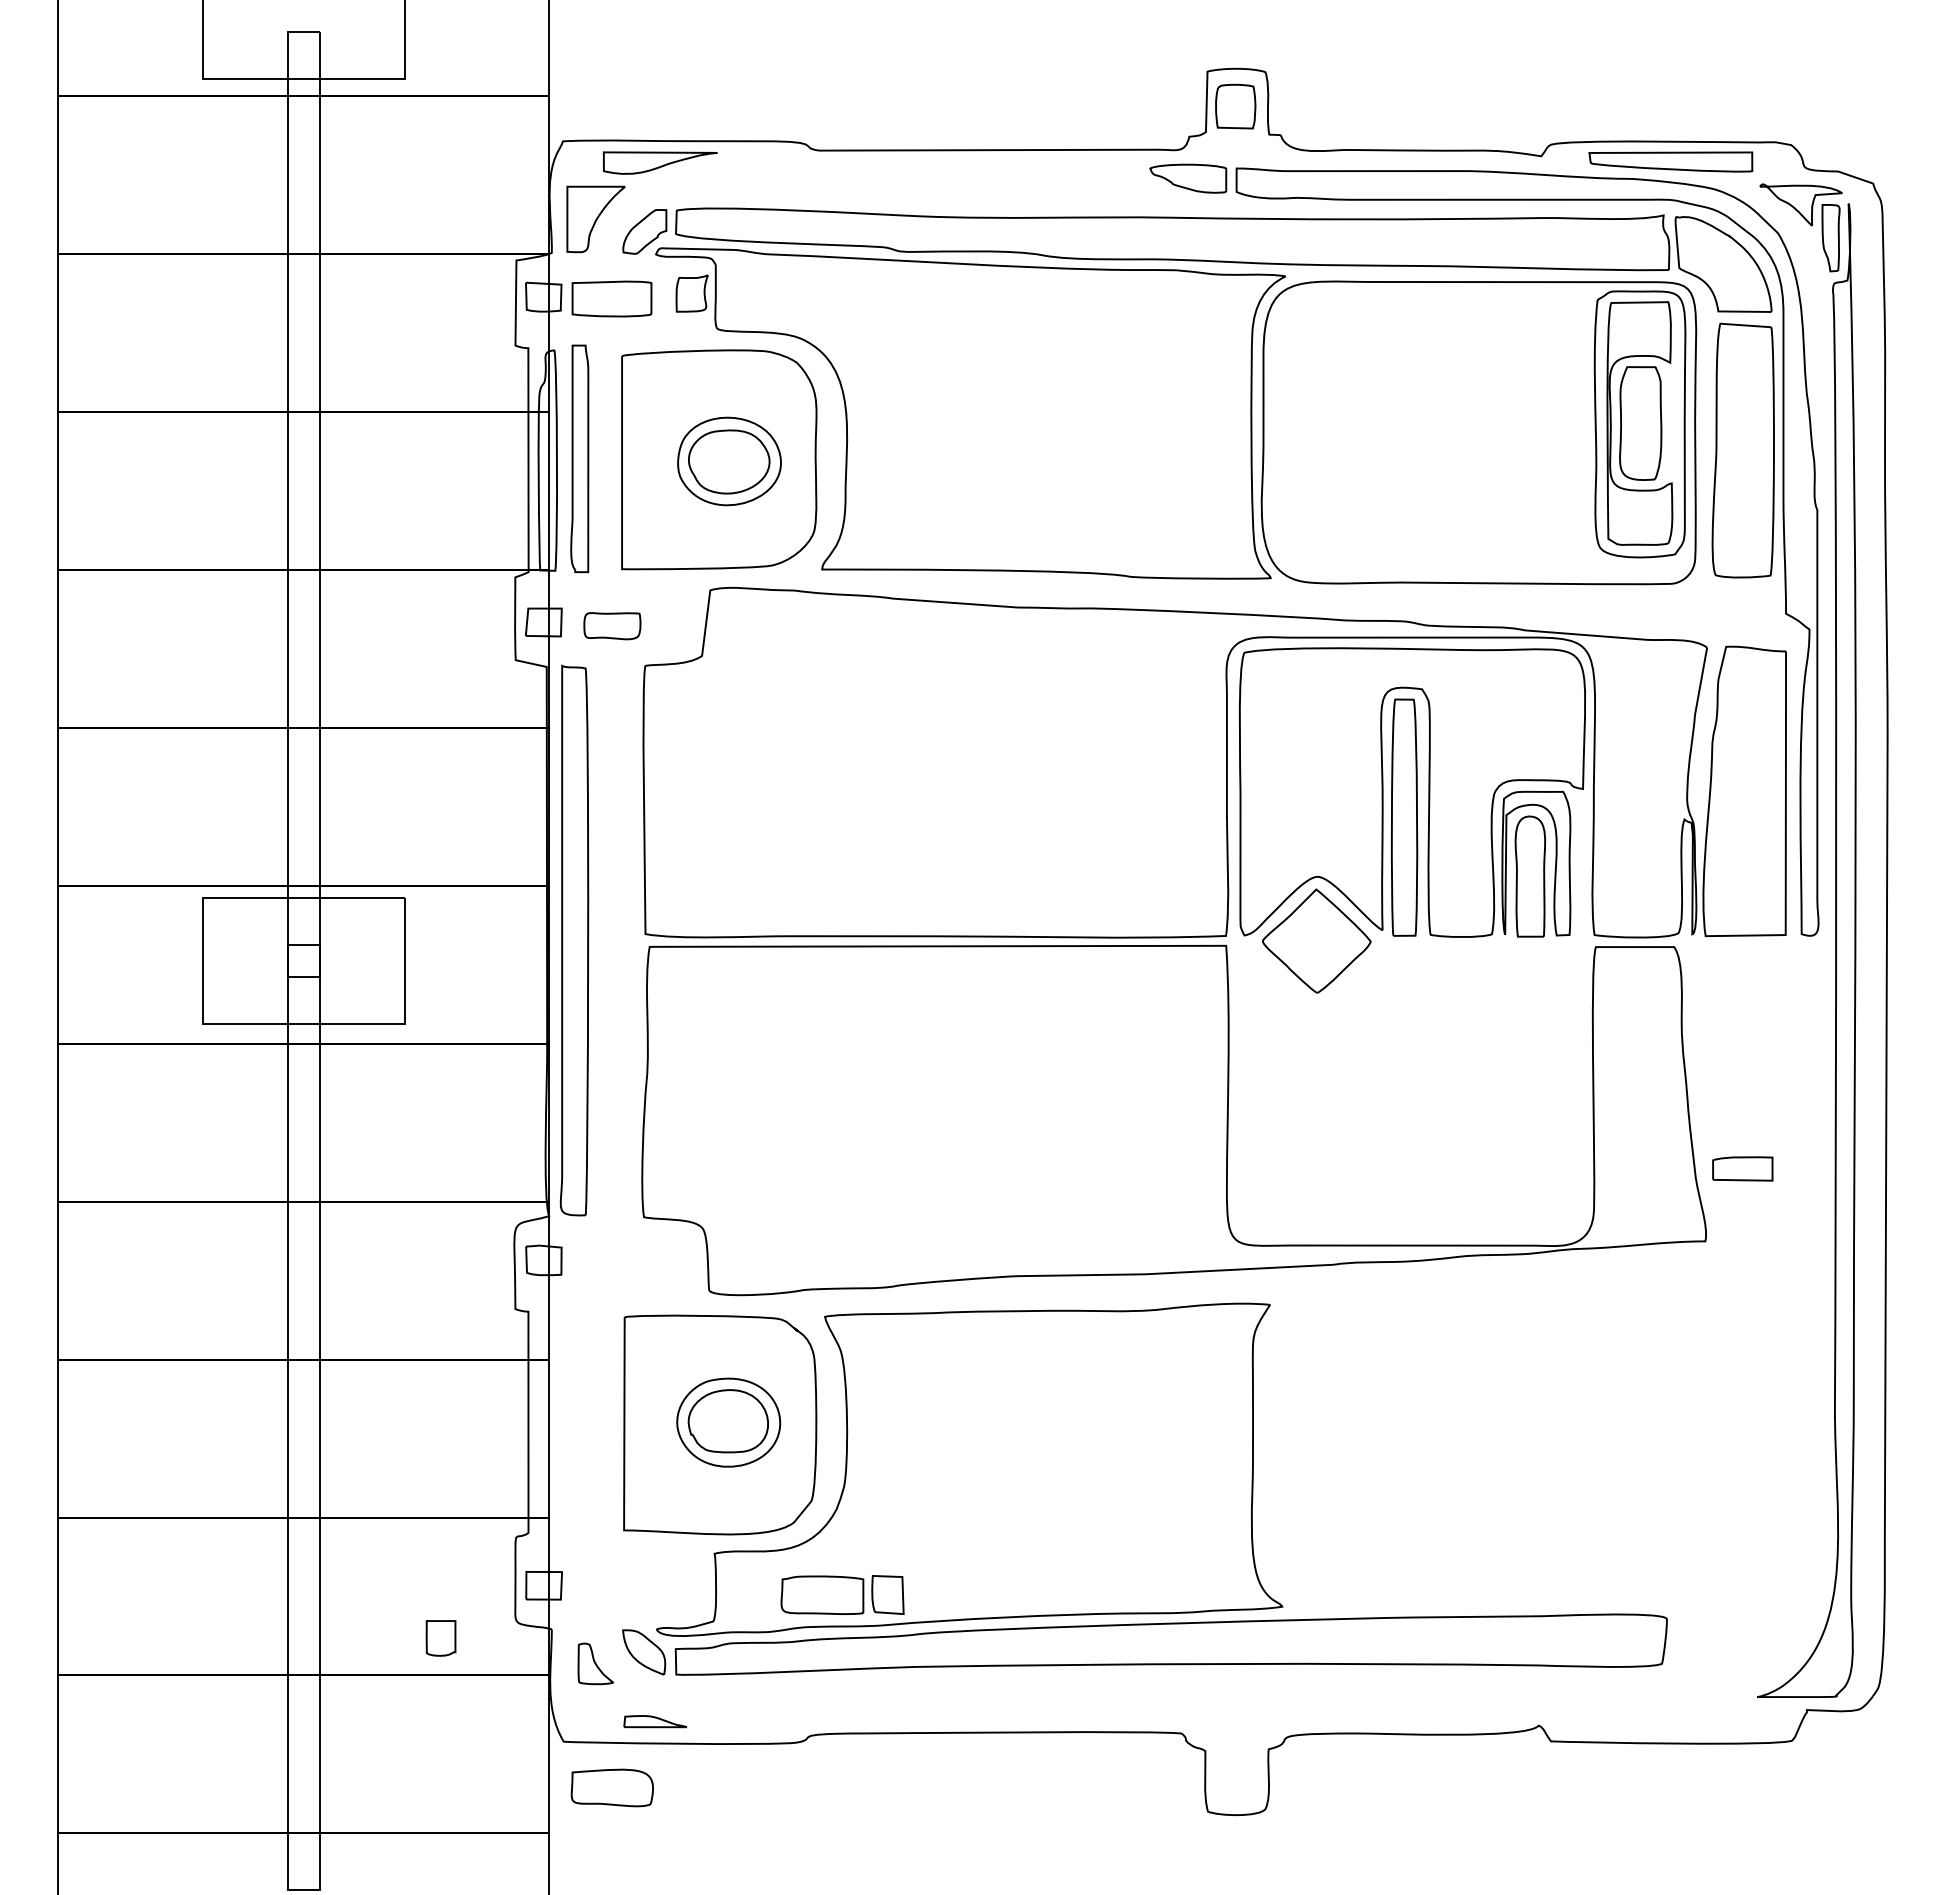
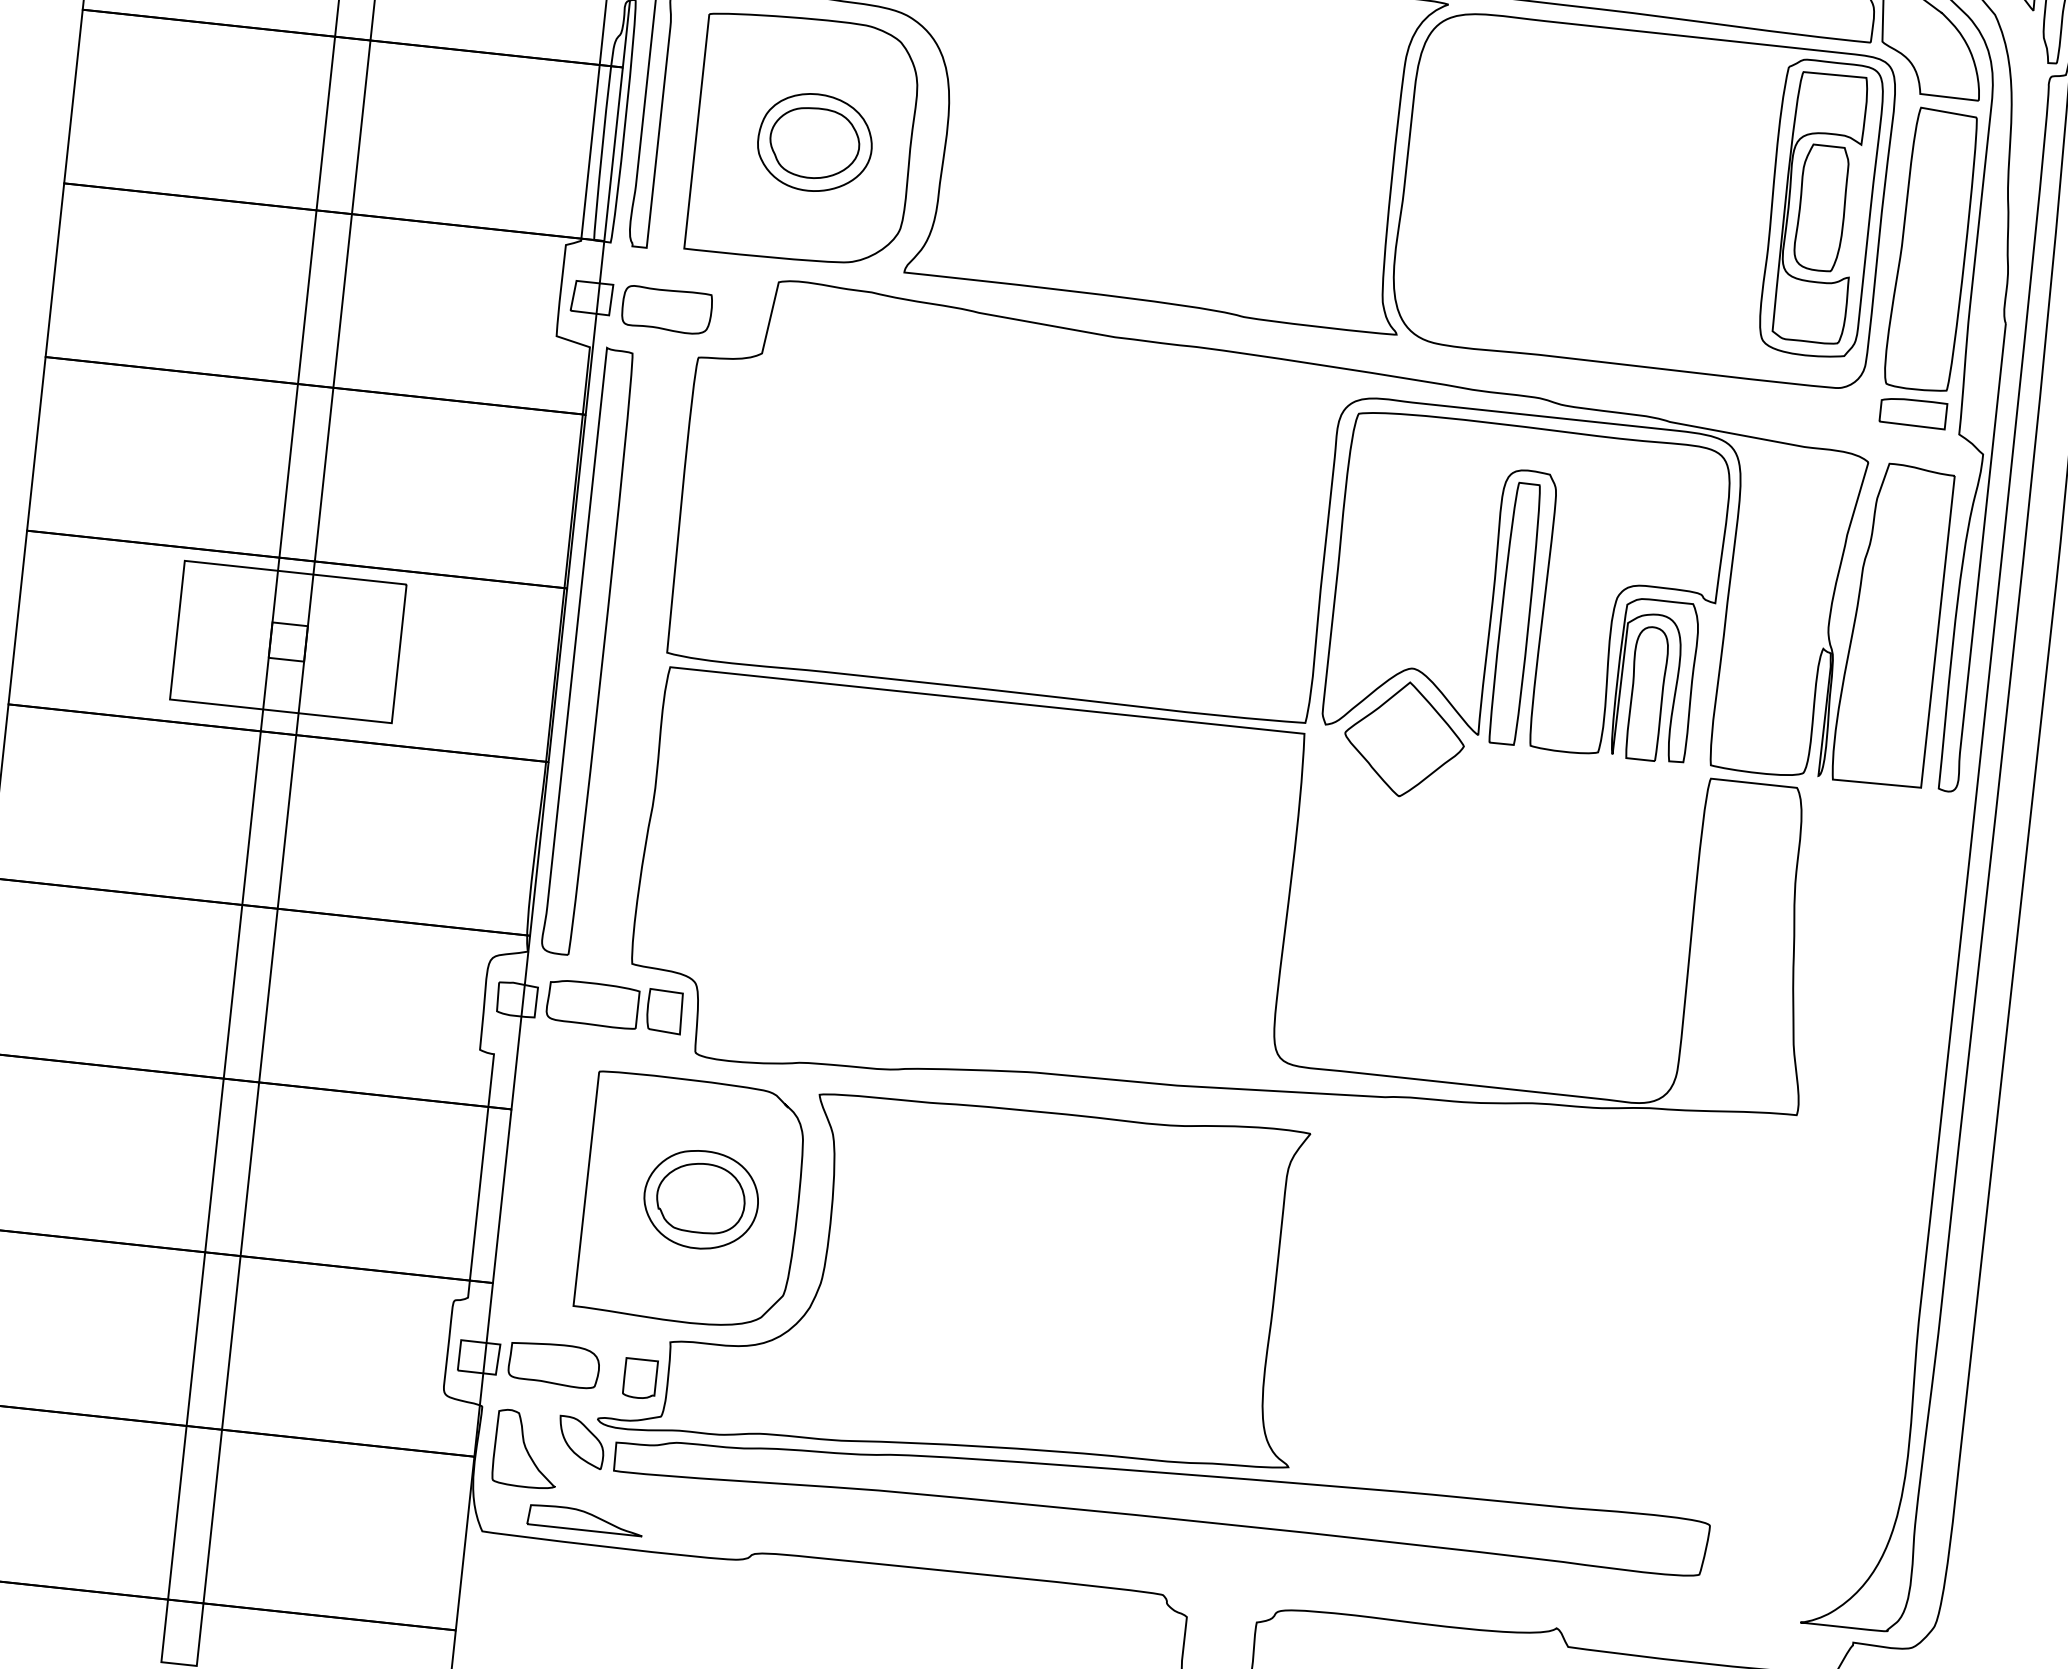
part: (612, 625) -> (667, 309), size x1.43
part: (1742, 1168) -> (1913, 412), moved
part: (842, 1594) -> (614, 1005), moved
part: (440, 1638) -> (639, 1378), moved
part: (595, 1663) -> (526, 1449), size x1.67
part: (655, 1721) -> (585, 1519), size x1.67
part: (611, 1787) -> (553, 1364), moved

